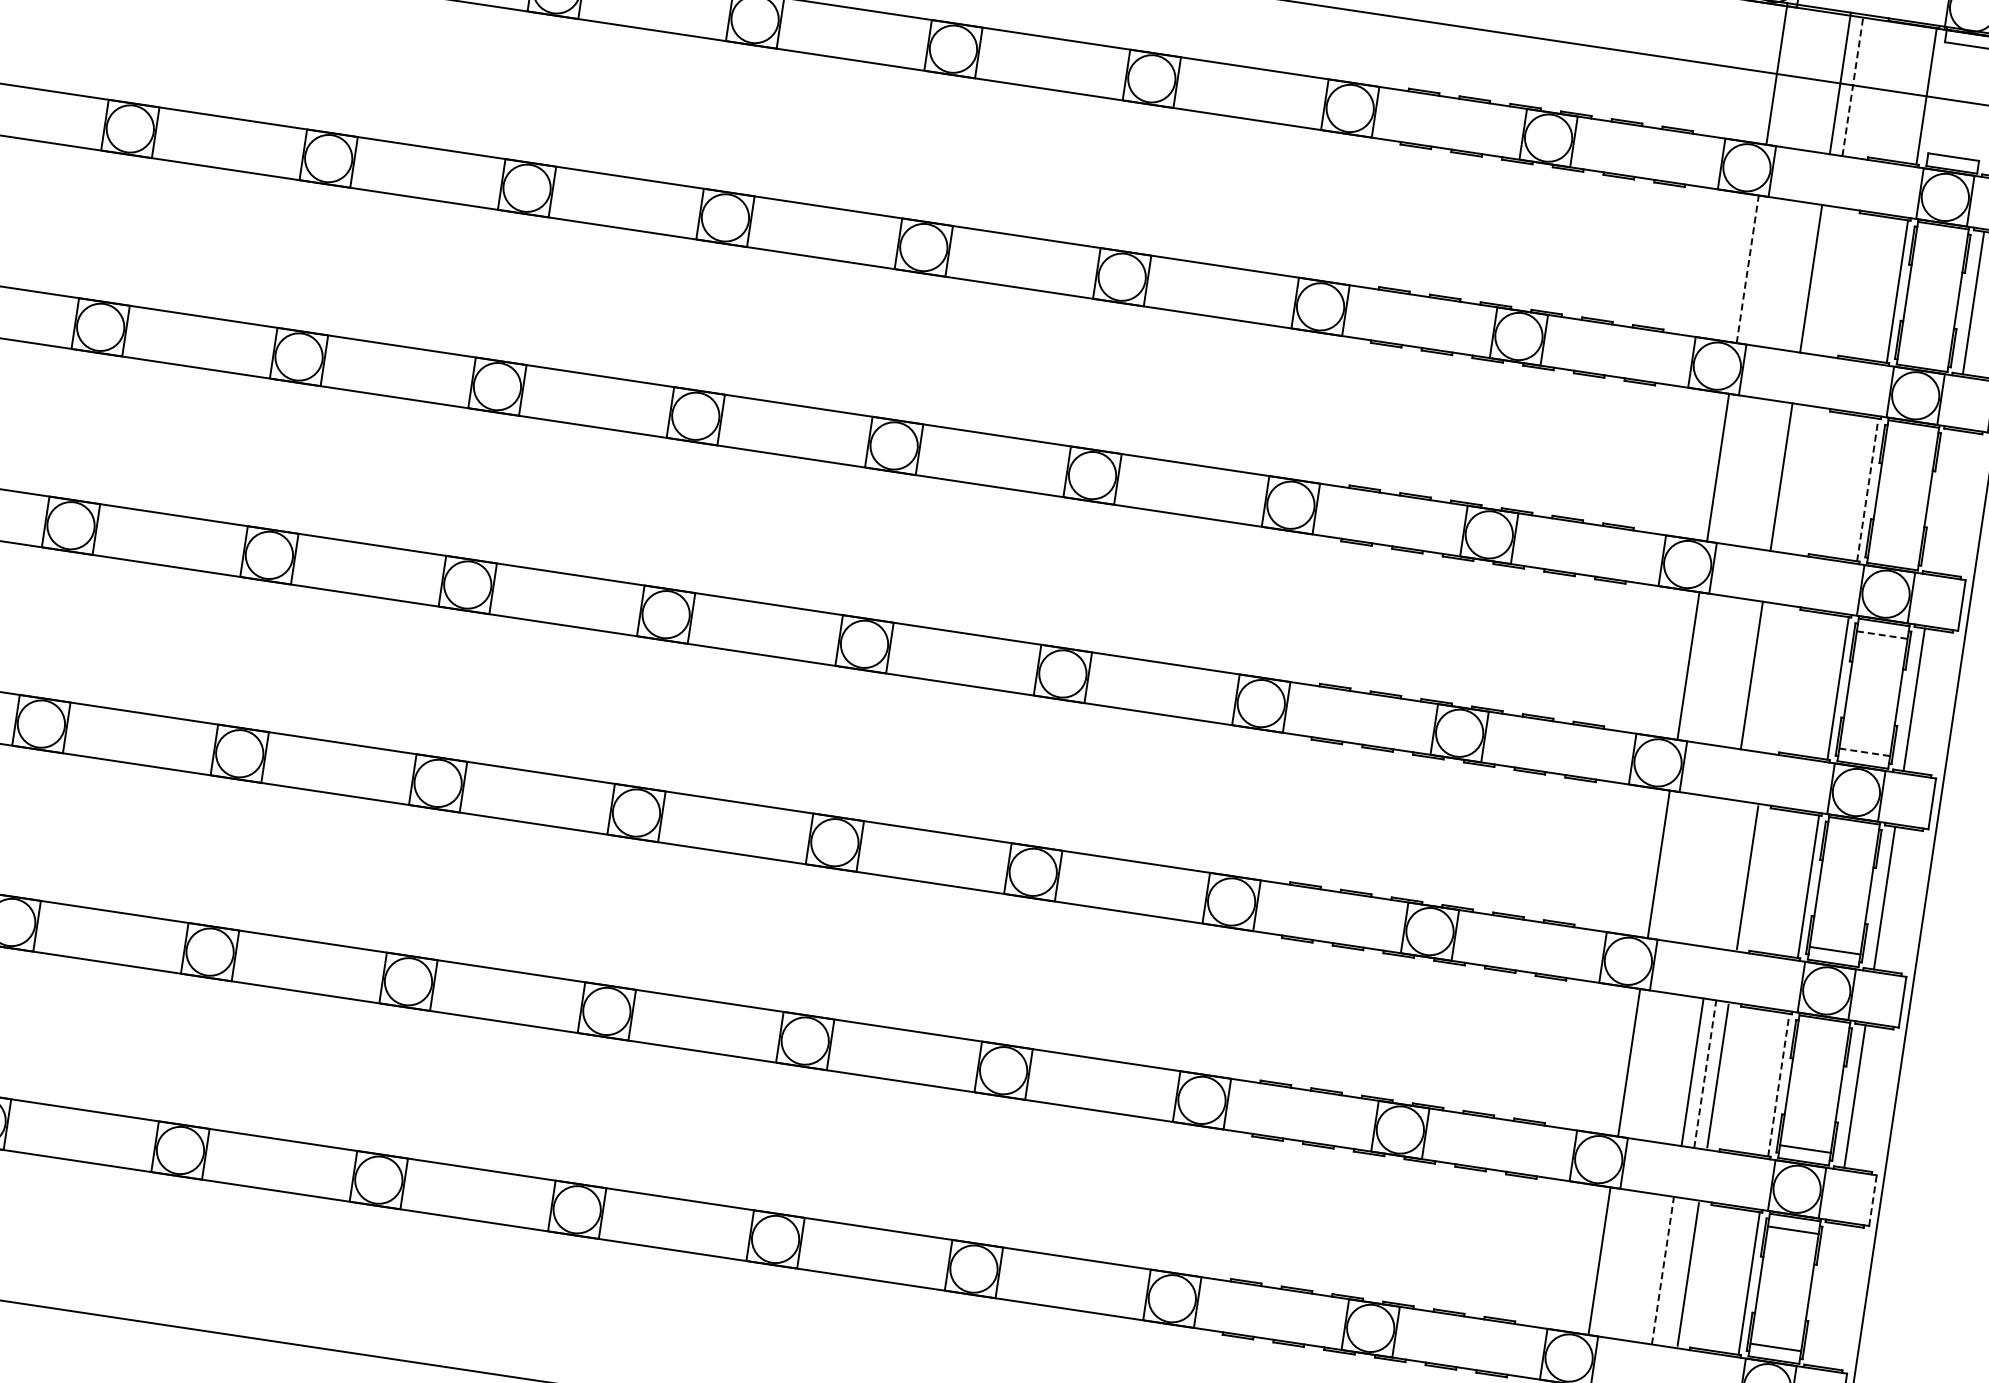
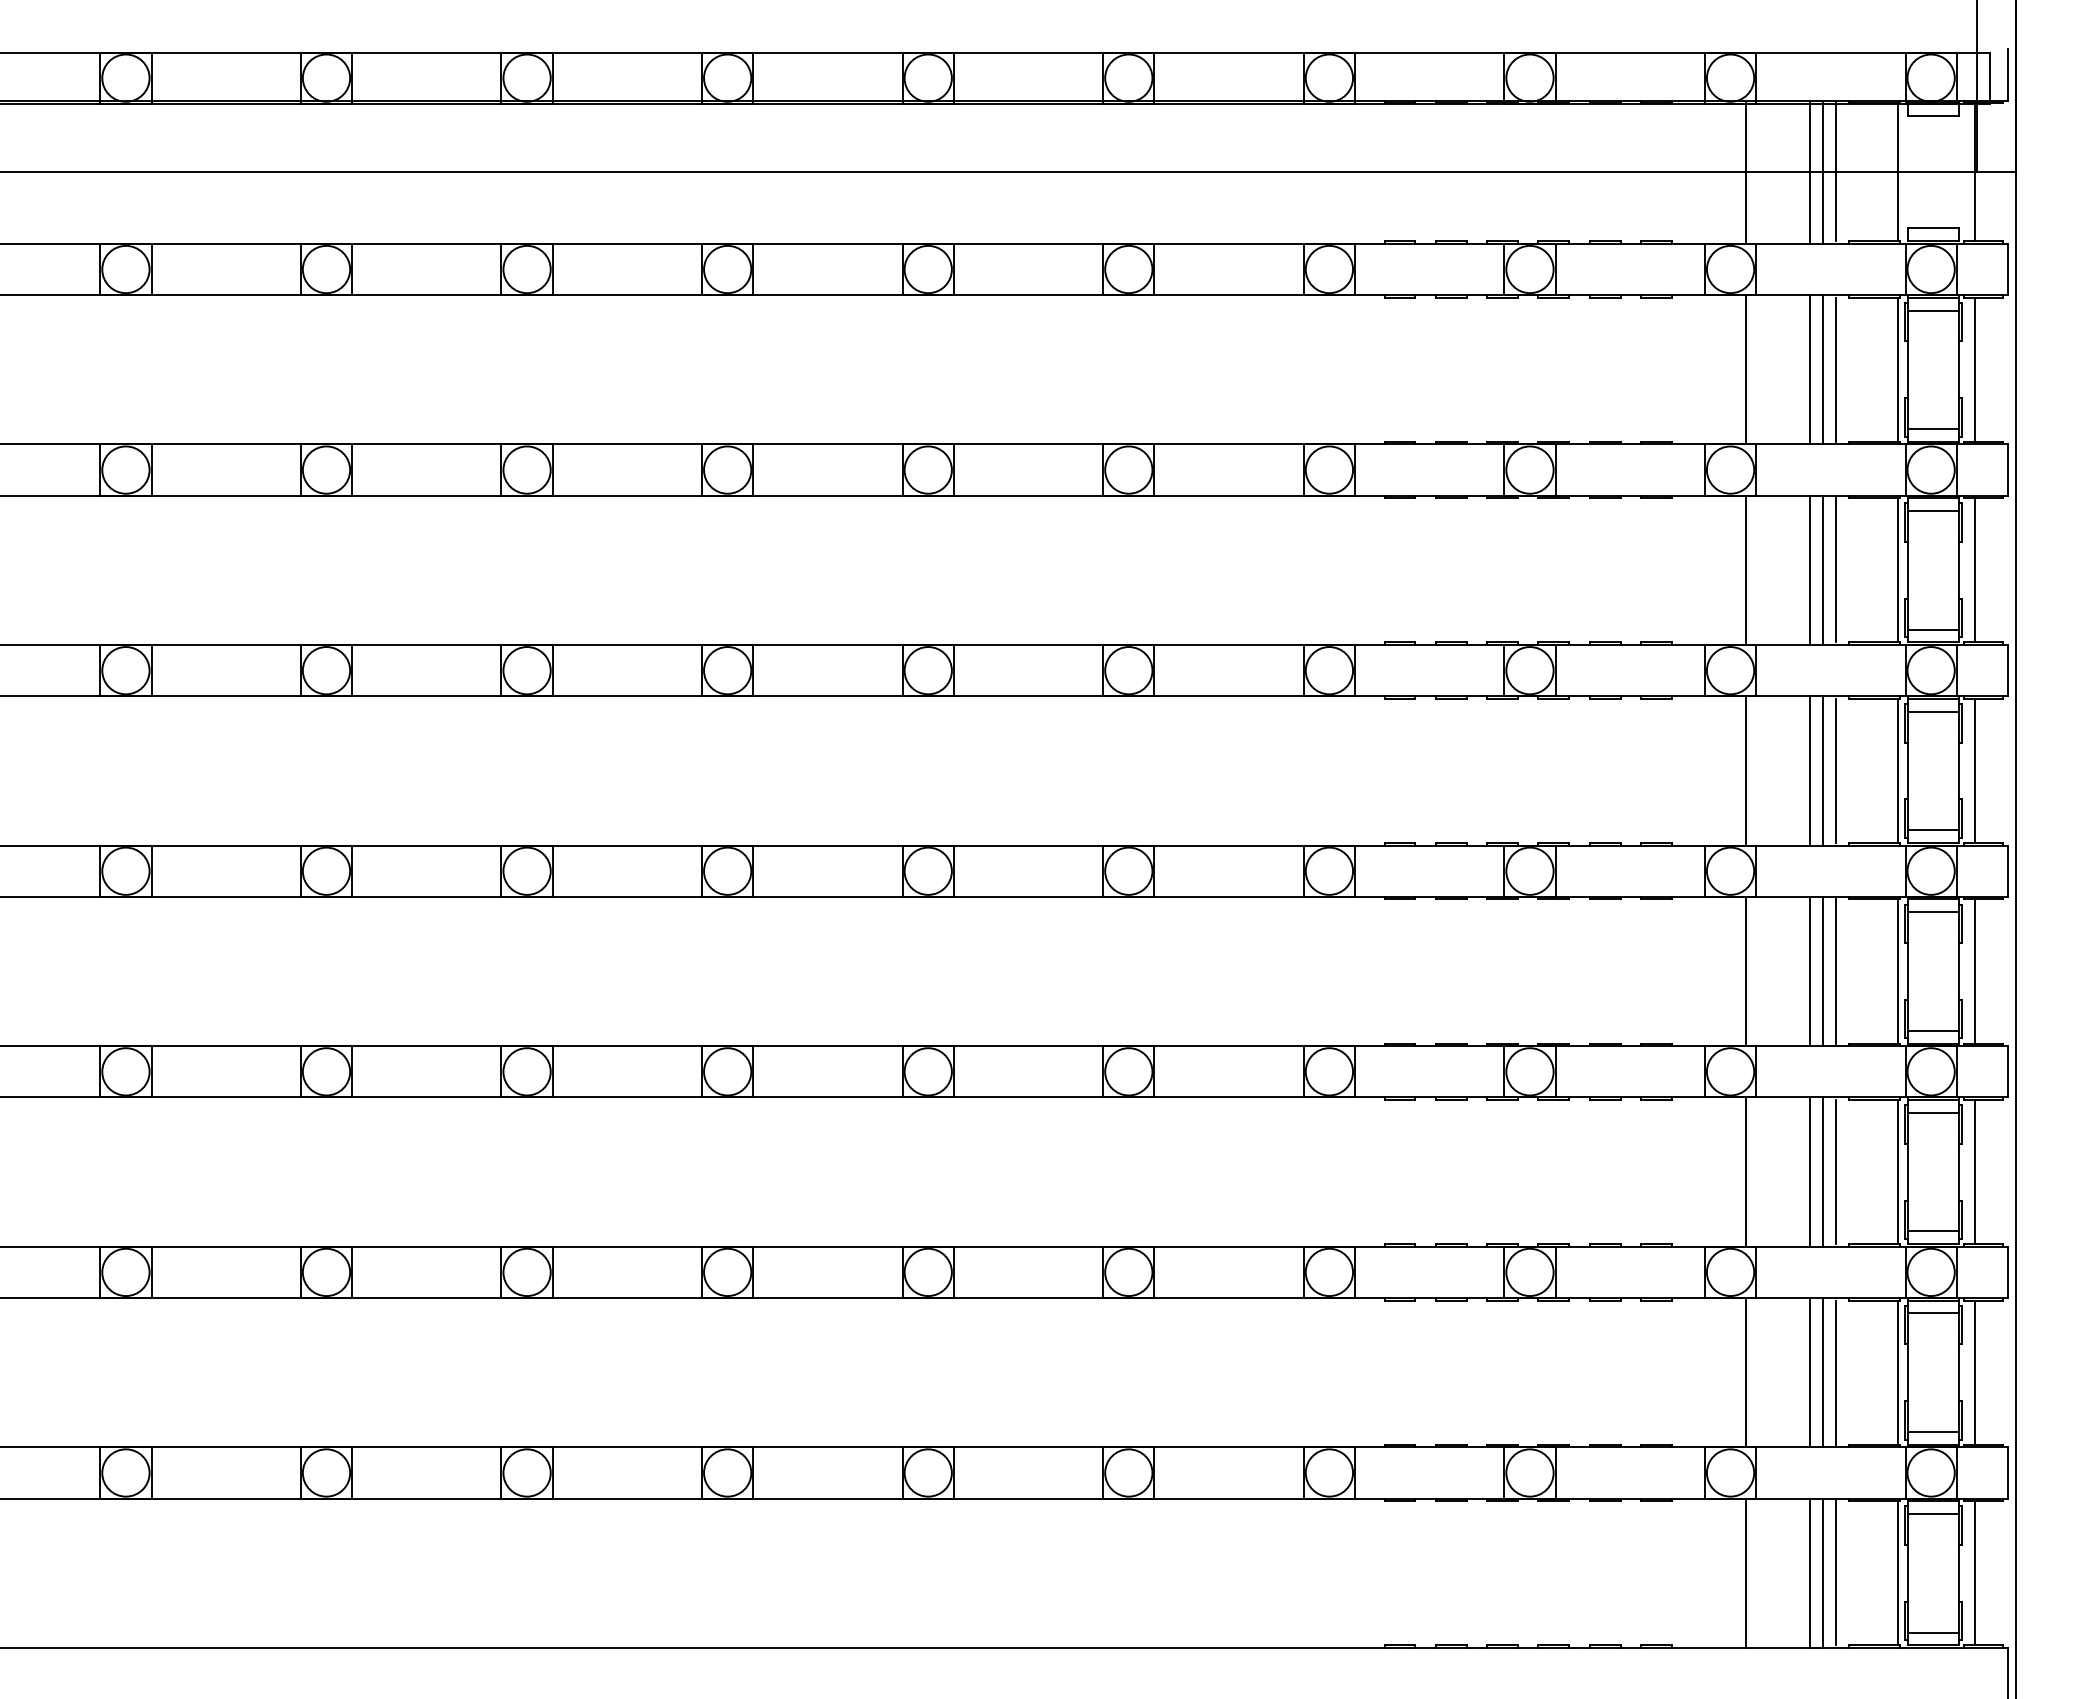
line: (1853, 85) -> (1823, 172), dashed -> solid
line: (1866, 87) -> (1836, 172), added
line: (1941, 238) -> (1933, 310), added
line: (1747, 269) -> (1746, 369), dashed -> solid
line: (1824, 280) -> (1823, 369), added
line: (1836, 282) -> (1836, 369), added
line: (1924, 355) -> (1933, 429), added
line: (1911, 437) -> (1933, 511), added
line: (1794, 479) -> (1823, 570), added
line: (1807, 481) -> (1836, 570), added
line: (1867, 489) -> (1897, 569), dashed -> solid
line: (1943, 501) -> (1974, 570), added
line: (1894, 553) -> (1933, 629), added
line: (1882, 634) -> (1933, 711), dashed -> solid
line: (1764, 676) -> (1823, 770), added
line: (1777, 678) -> (1836, 770), added
line: (1864, 752) -> (1933, 830), dashed -> solid
line: (1852, 833) -> (1933, 912), added
line: (1722, 873) -> (1810, 971), added
line: (1735, 875) -> (1823, 971), added
line: (1823, 1031) -> (1933, 1112), added
line: (1705, 1074) -> (1823, 1172), dashed -> solid
line: (1778, 1084) -> (1897, 1171), dashed -> solid
line: (1872, 1200) -> (2007, 1272), dashed -> solid
line: (1662, 1270) -> (1810, 1372), dashed -> solid
line: (1675, 1272) -> (1823, 1372), added
line: (1825, 1294) -> (1974, 1372), added

